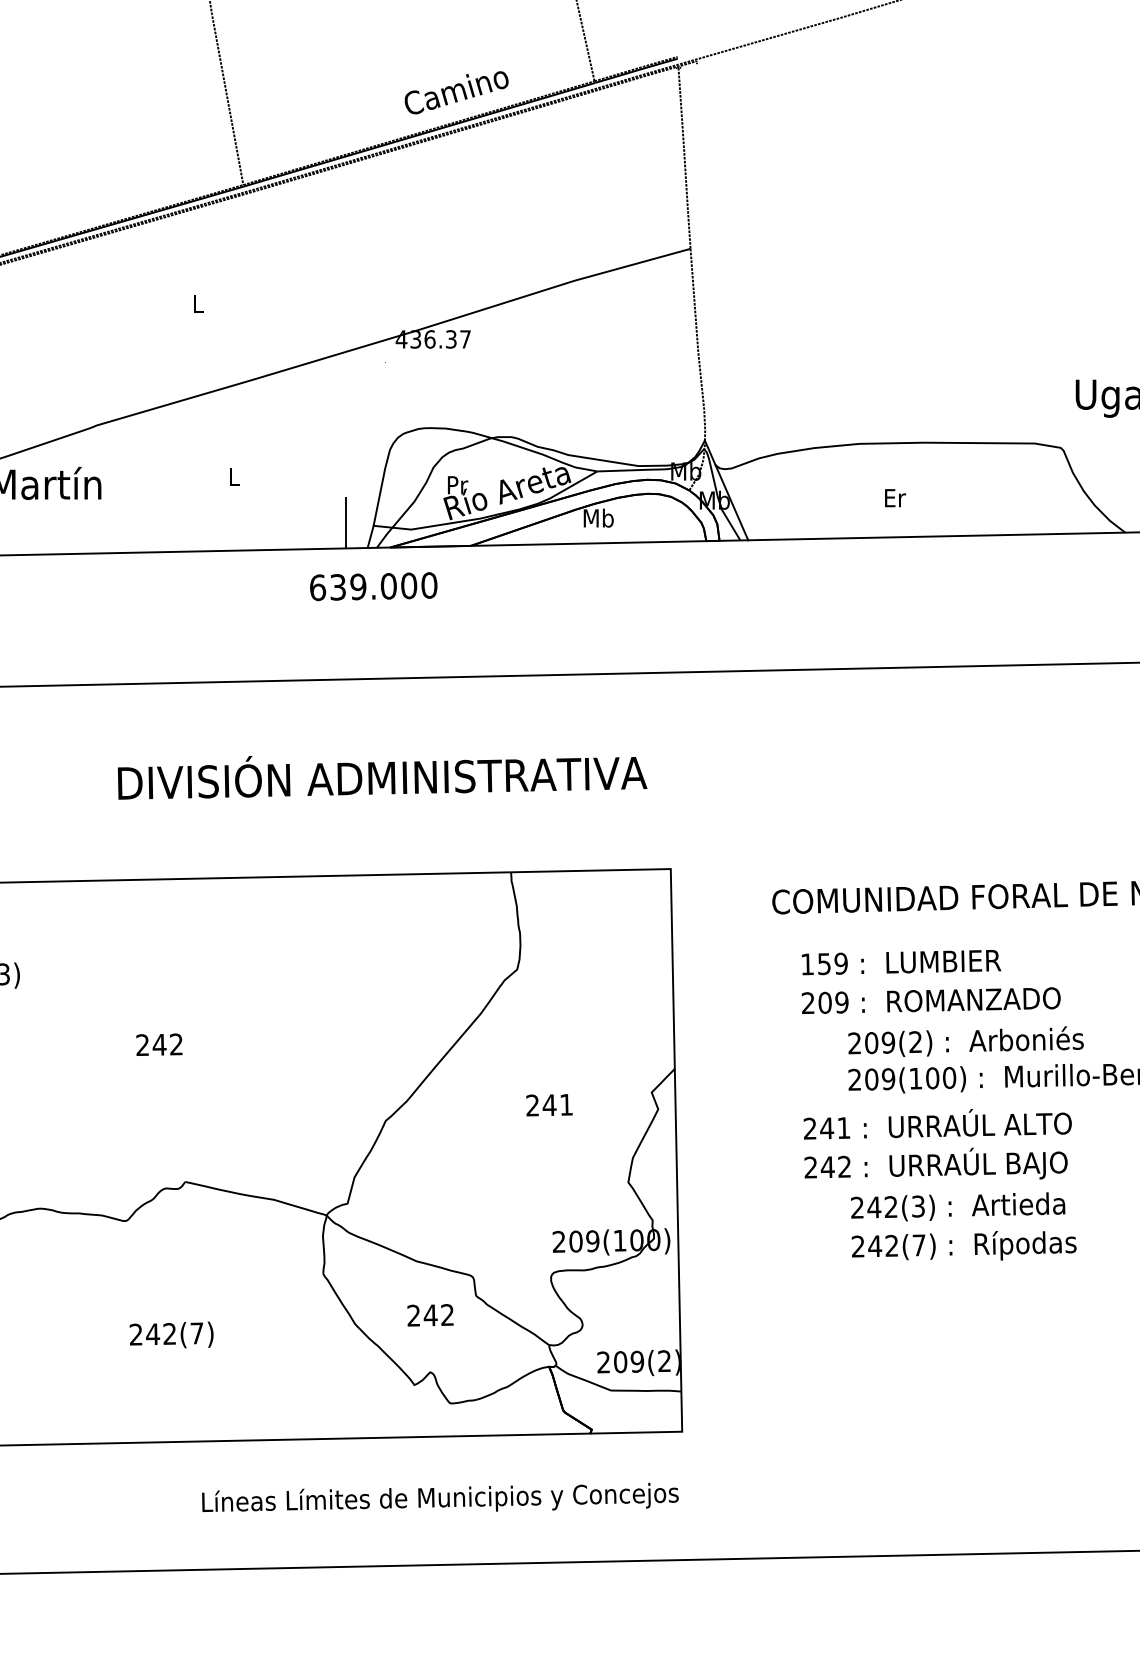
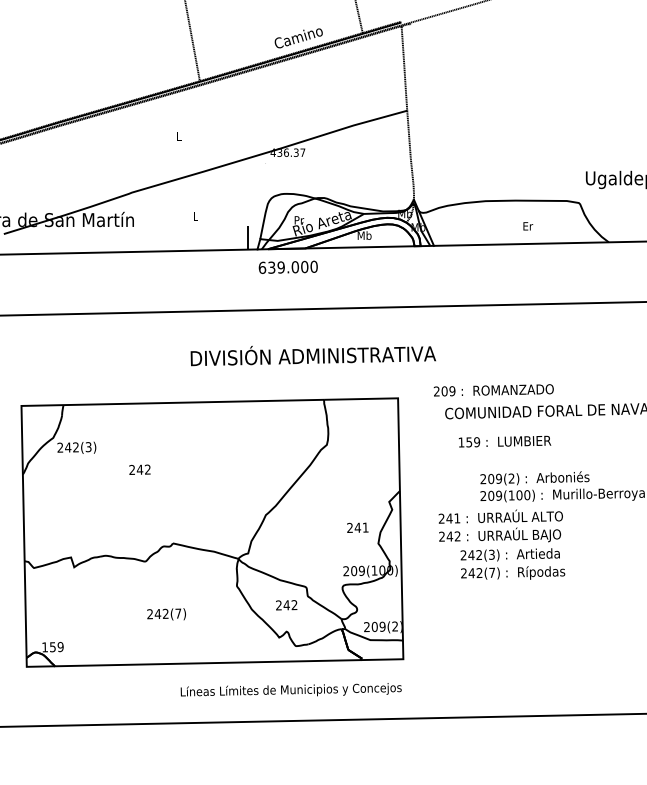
text: (895, 498) -> (528, 226), moved
text: (371, 584) -> (287, 266), moved
text: (380, 778) -> (312, 356), moved
text: (930, 1000) -> (493, 390), moved
text: (158, 1044) -> (139, 469), moved
text: (548, 1104) -> (357, 527), moved
text: (939, 1184) -> (501, 544), moved

